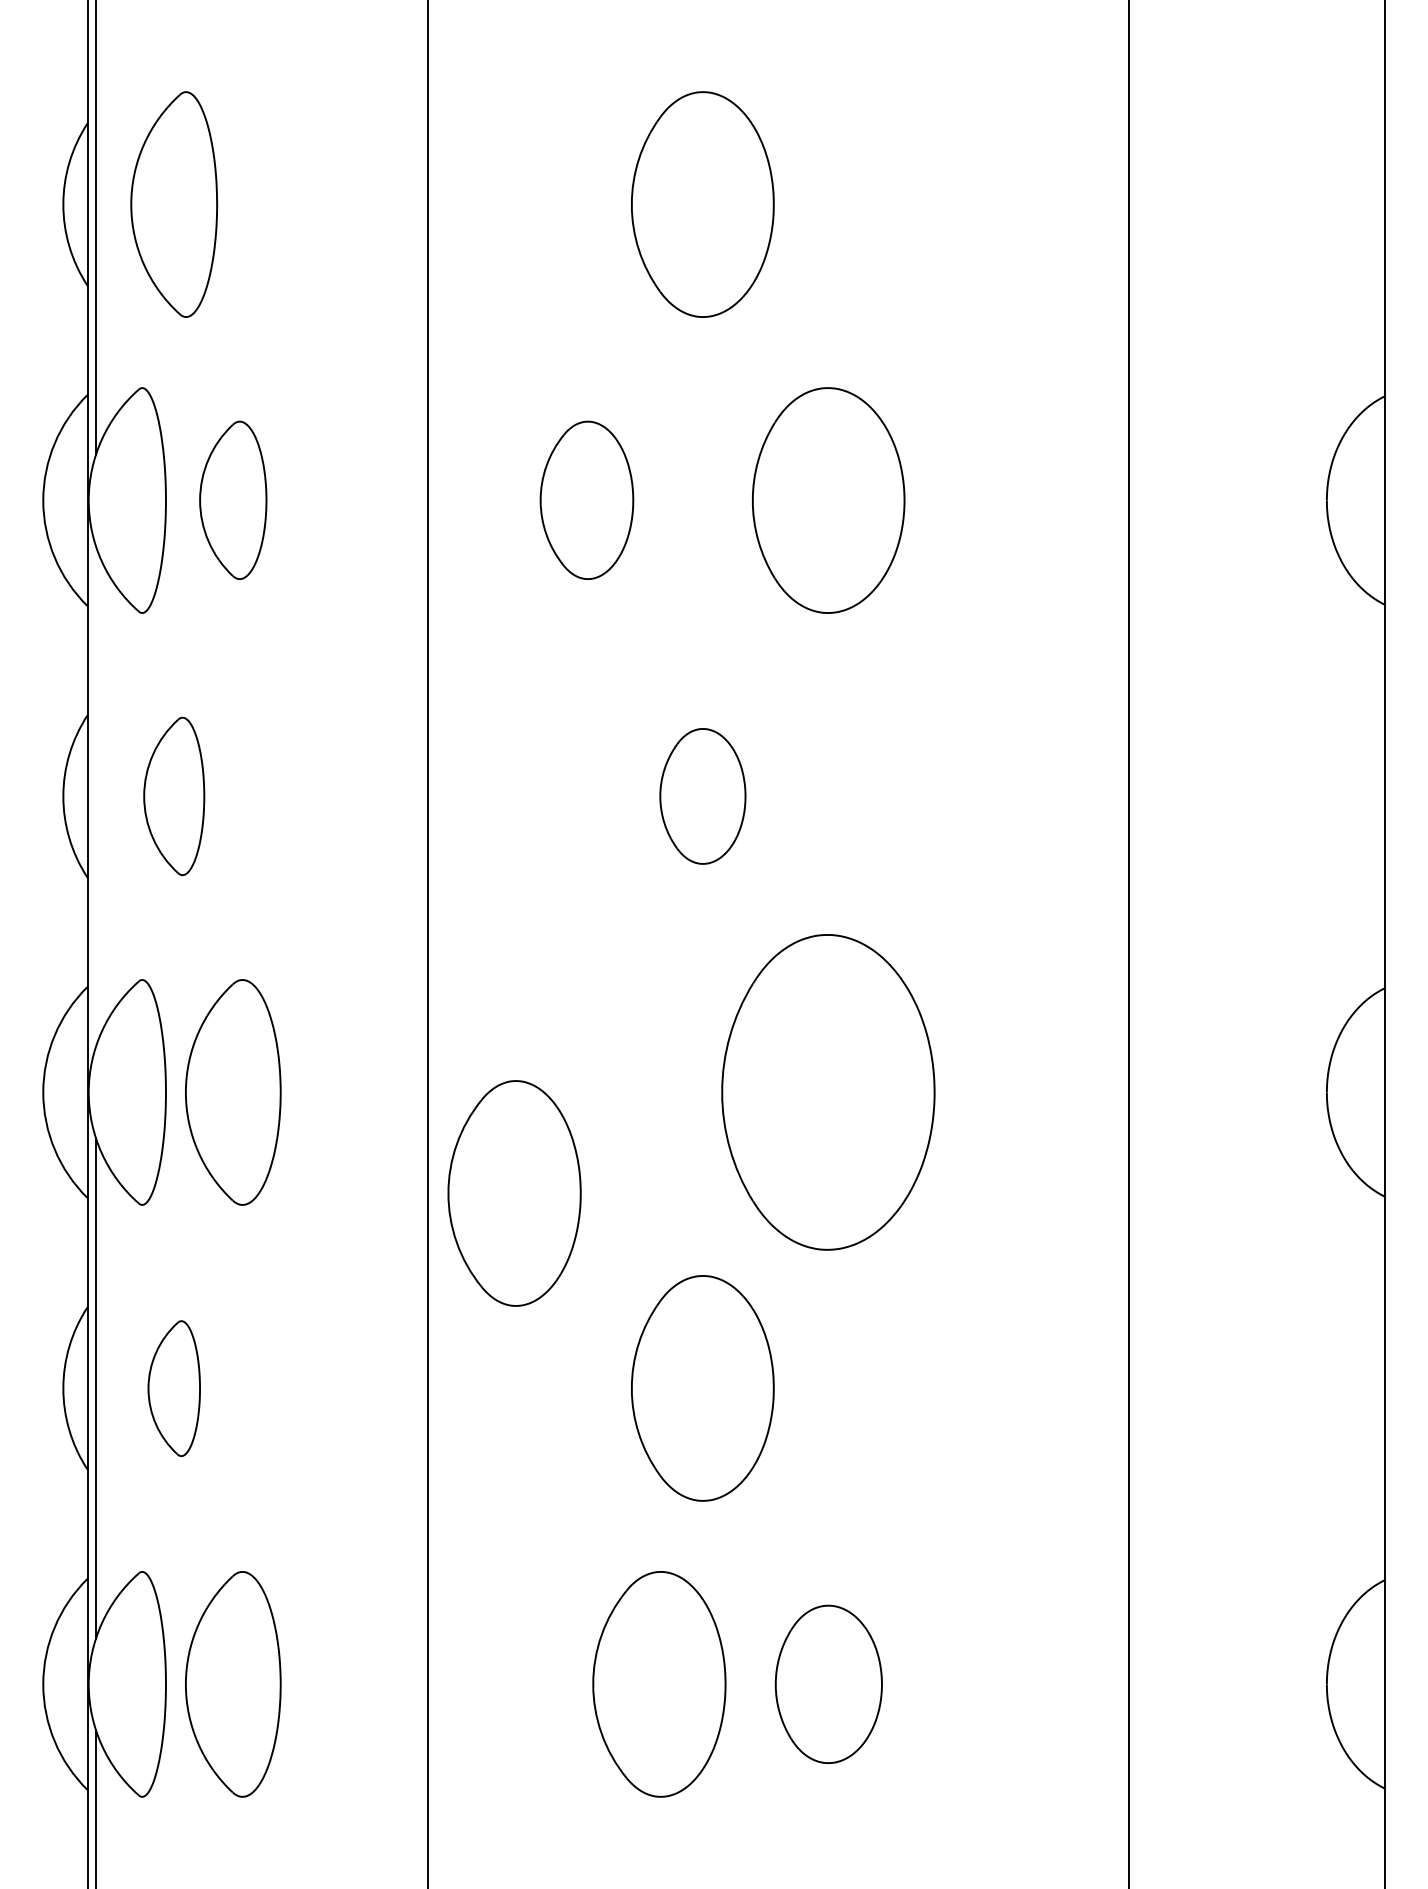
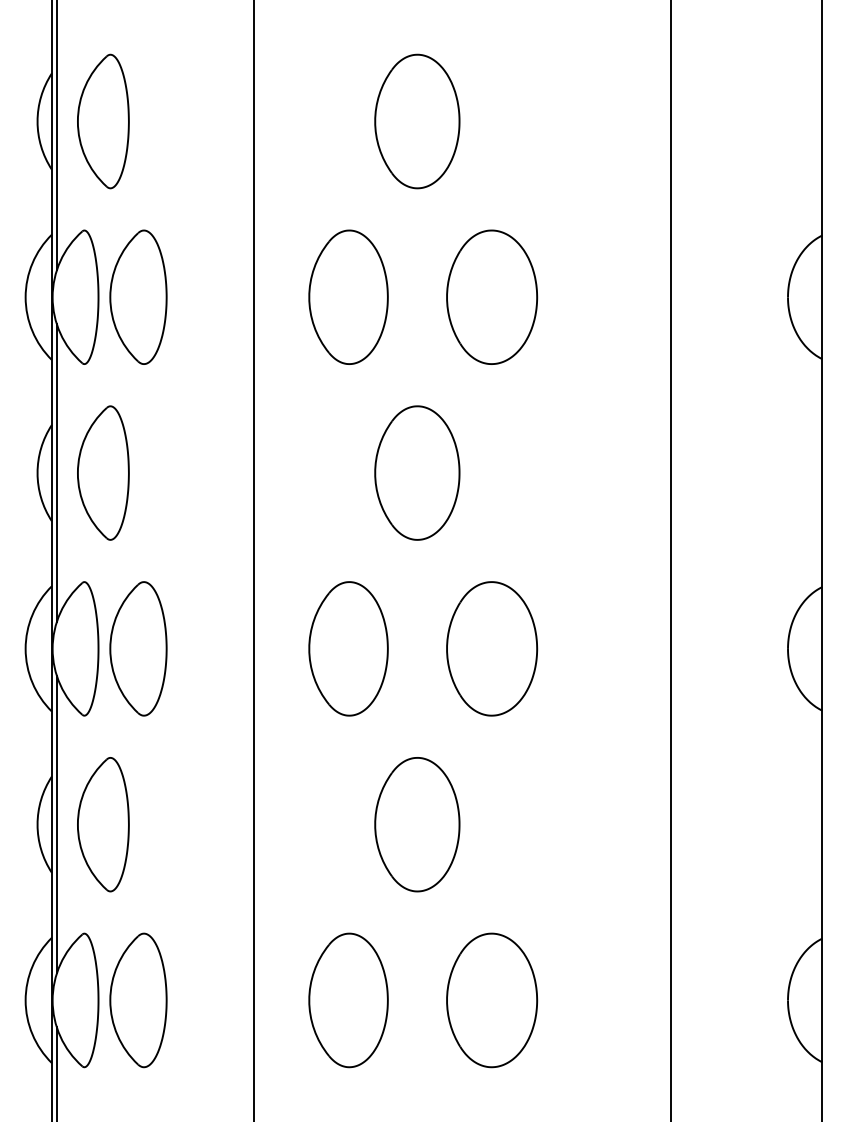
part: (233, 499) -> (138, 296), size x1.43
part: (586, 499) -> (348, 296), size x1.43
line: (95, 795) -> (56, 472), added
part: (174, 795) -> (103, 472), size x1.43
part: (703, 795) -> (417, 472), size x1.67
part: (829, 1091) -> (492, 648), size x0.71
part: (514, 1192) -> (348, 648), moved
part: (174, 1388) -> (103, 824), size x1.67
part: (659, 1684) -> (348, 1000), moved
part: (829, 1684) -> (492, 1000), size x1.43

